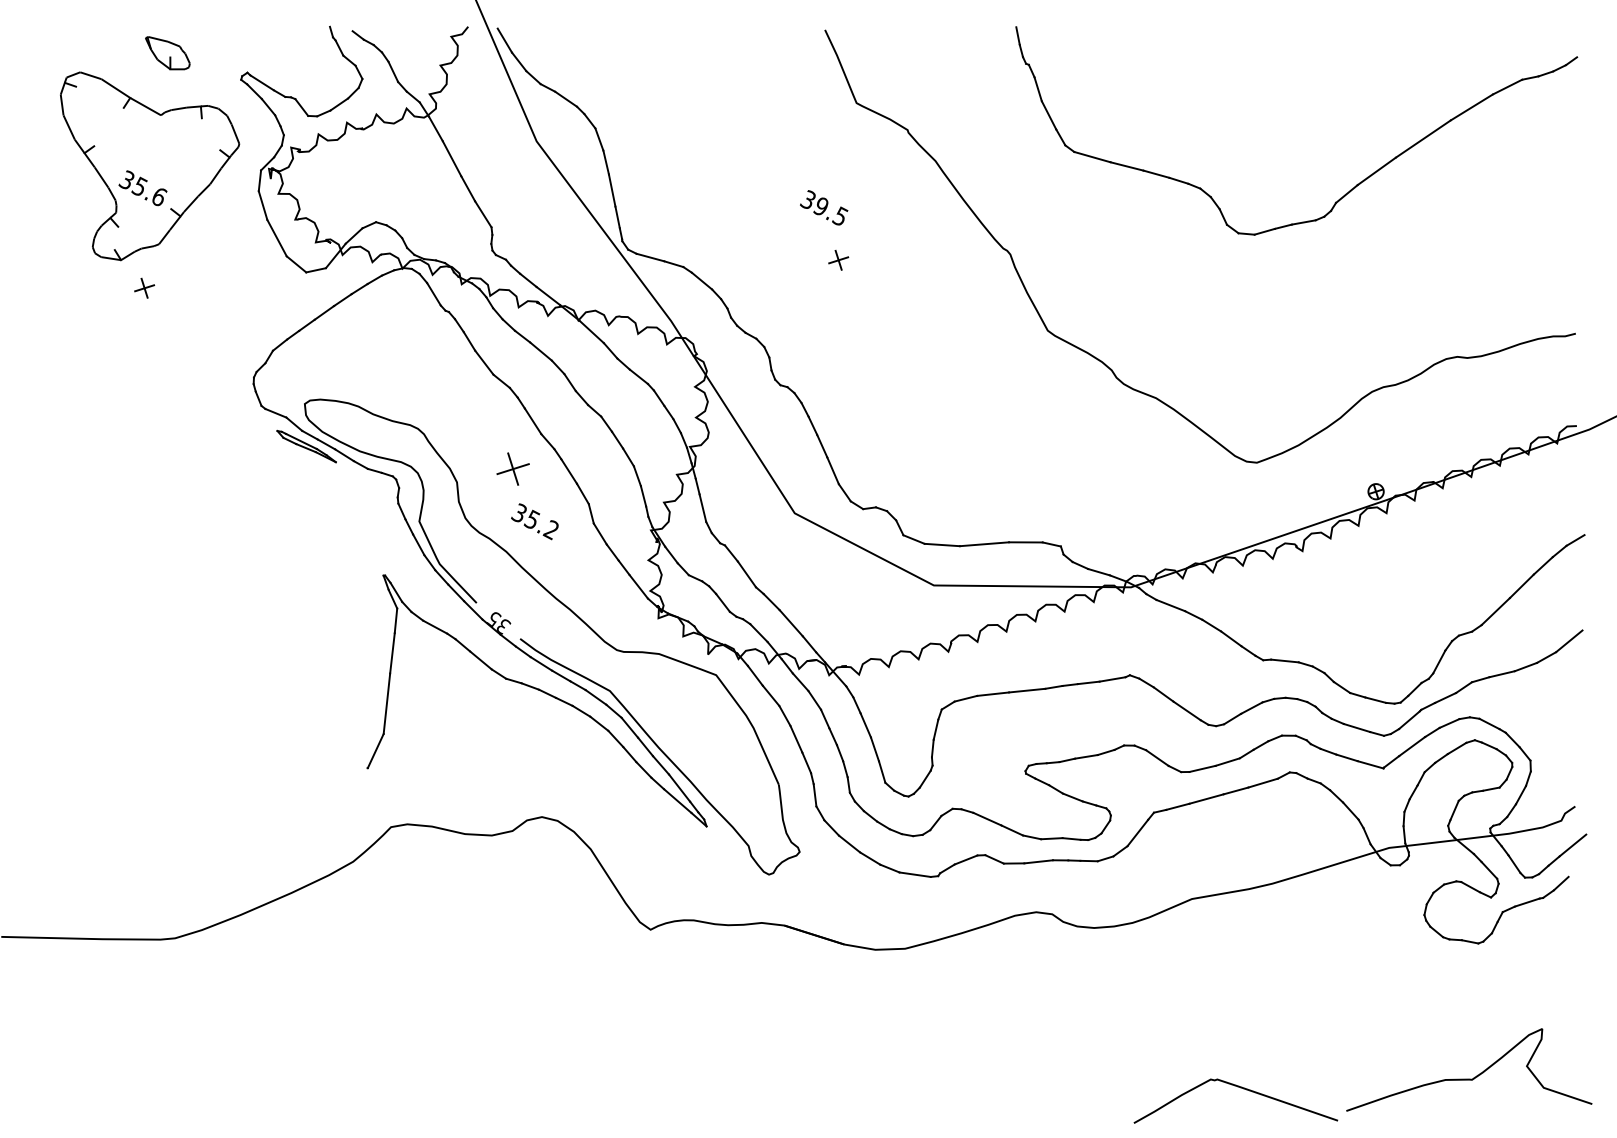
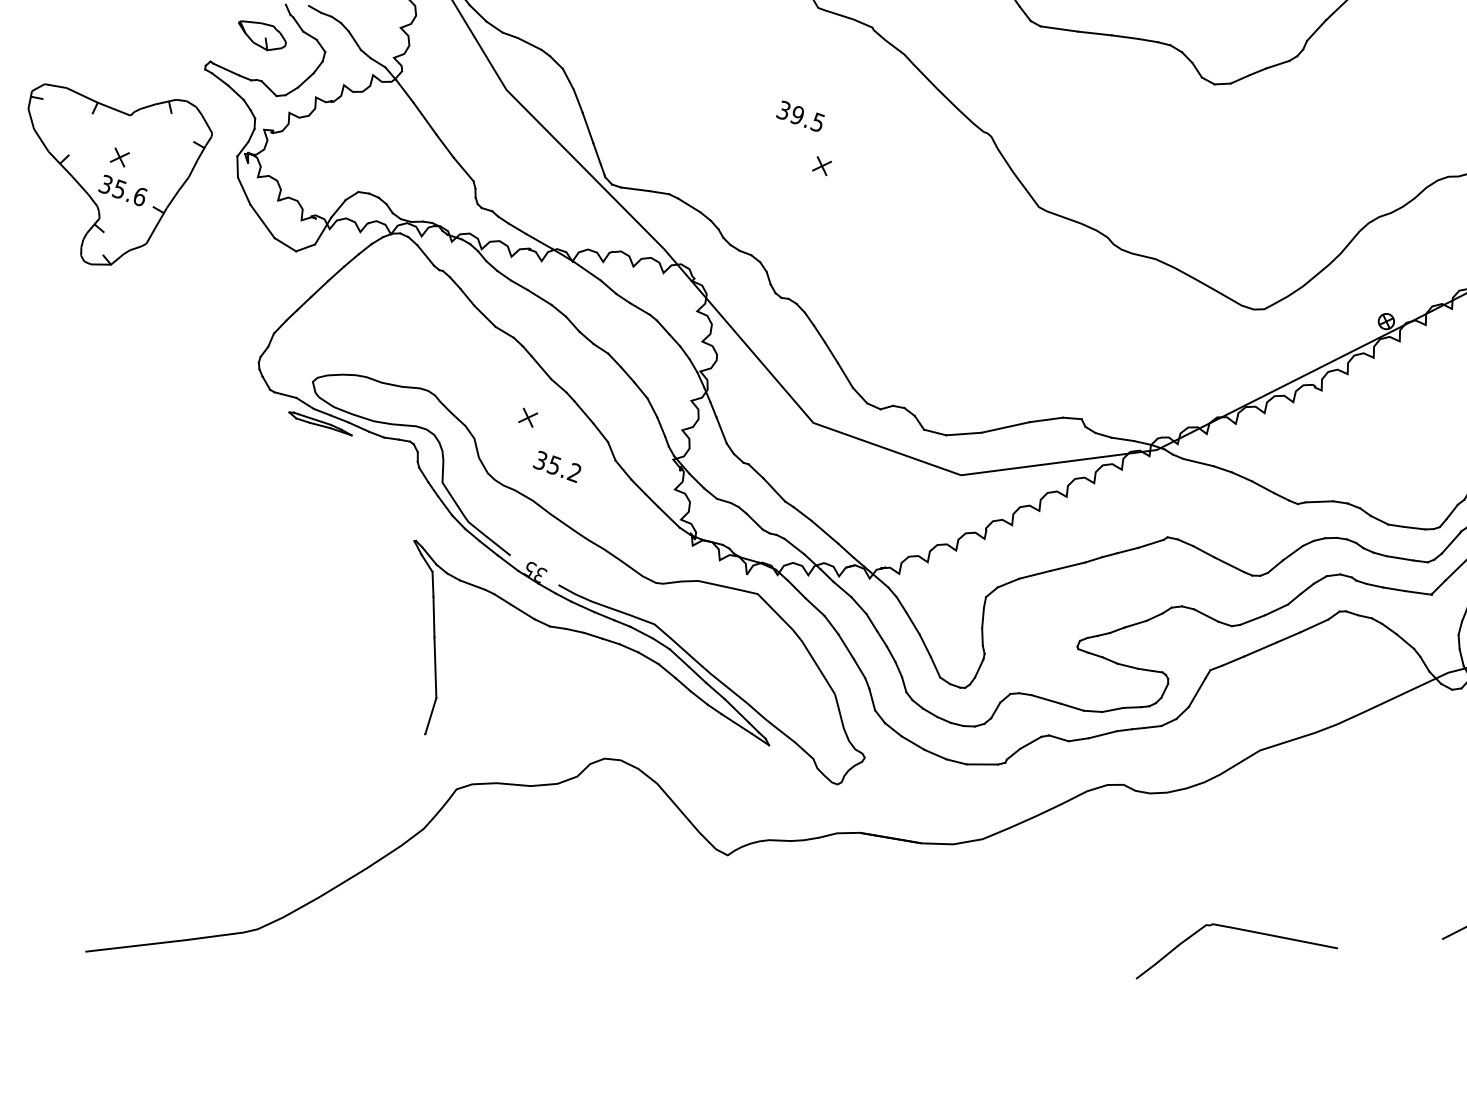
part: (167, 53) -> (262, 34), moved
part: (144, 287) -> (119, 156), moved
part: (512, 468) -> (527, 417), size x0.62
curve: (1240, 1088) -> (1236, 929), moved

